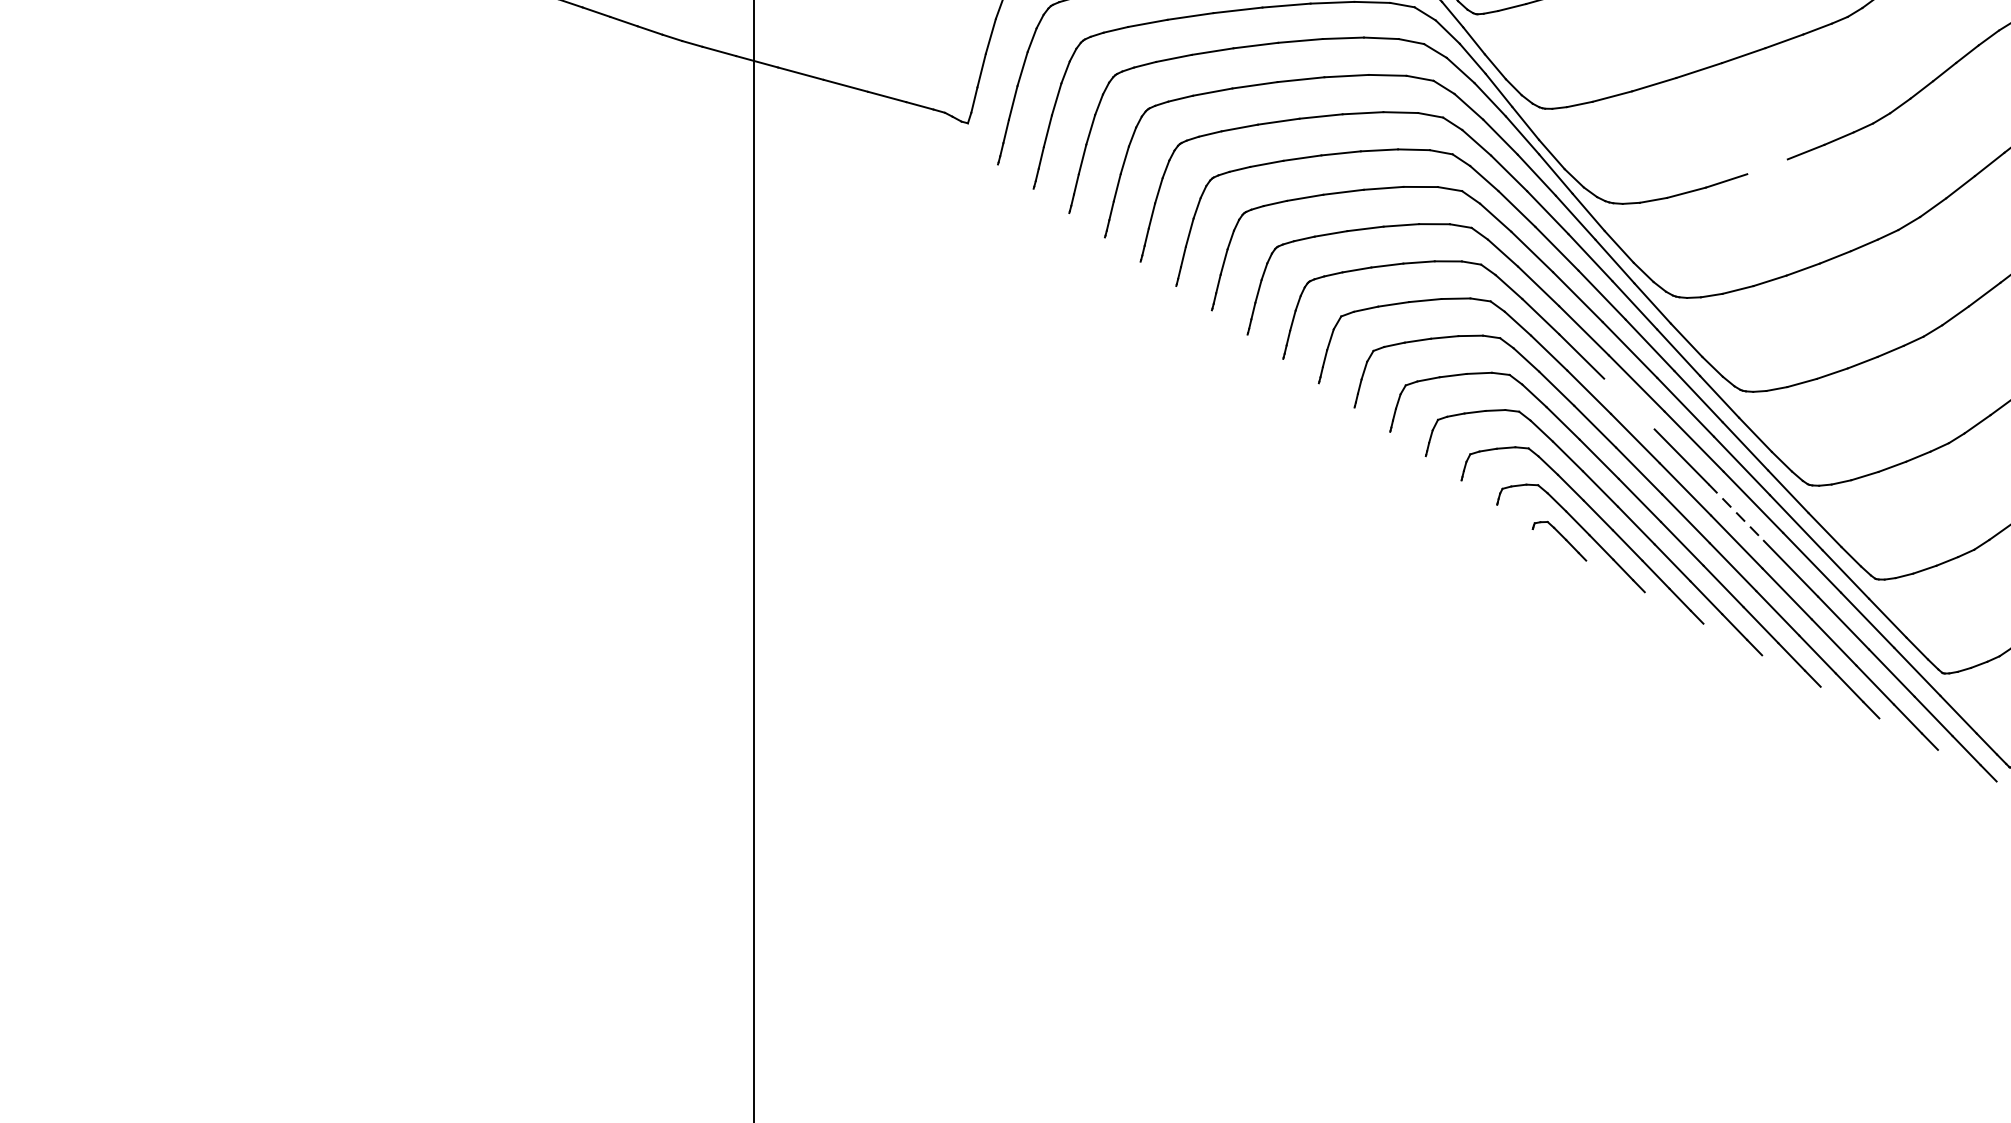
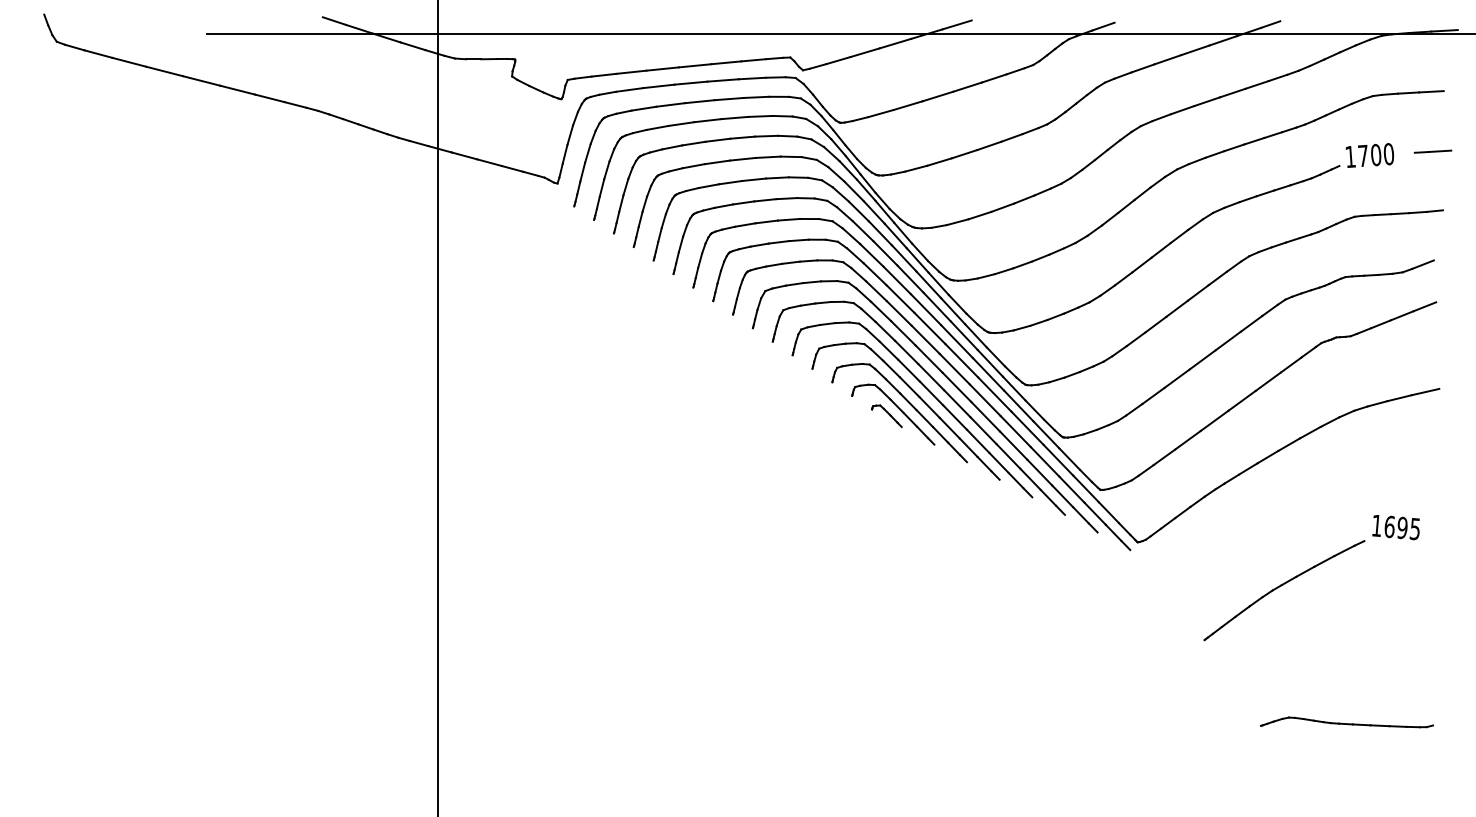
line: (1767, 166) -> (1002, 207), added
line: (1628, 403) -> (925, 339), added
line: (1736, 512) -> (985, 400), dashed -> solid

